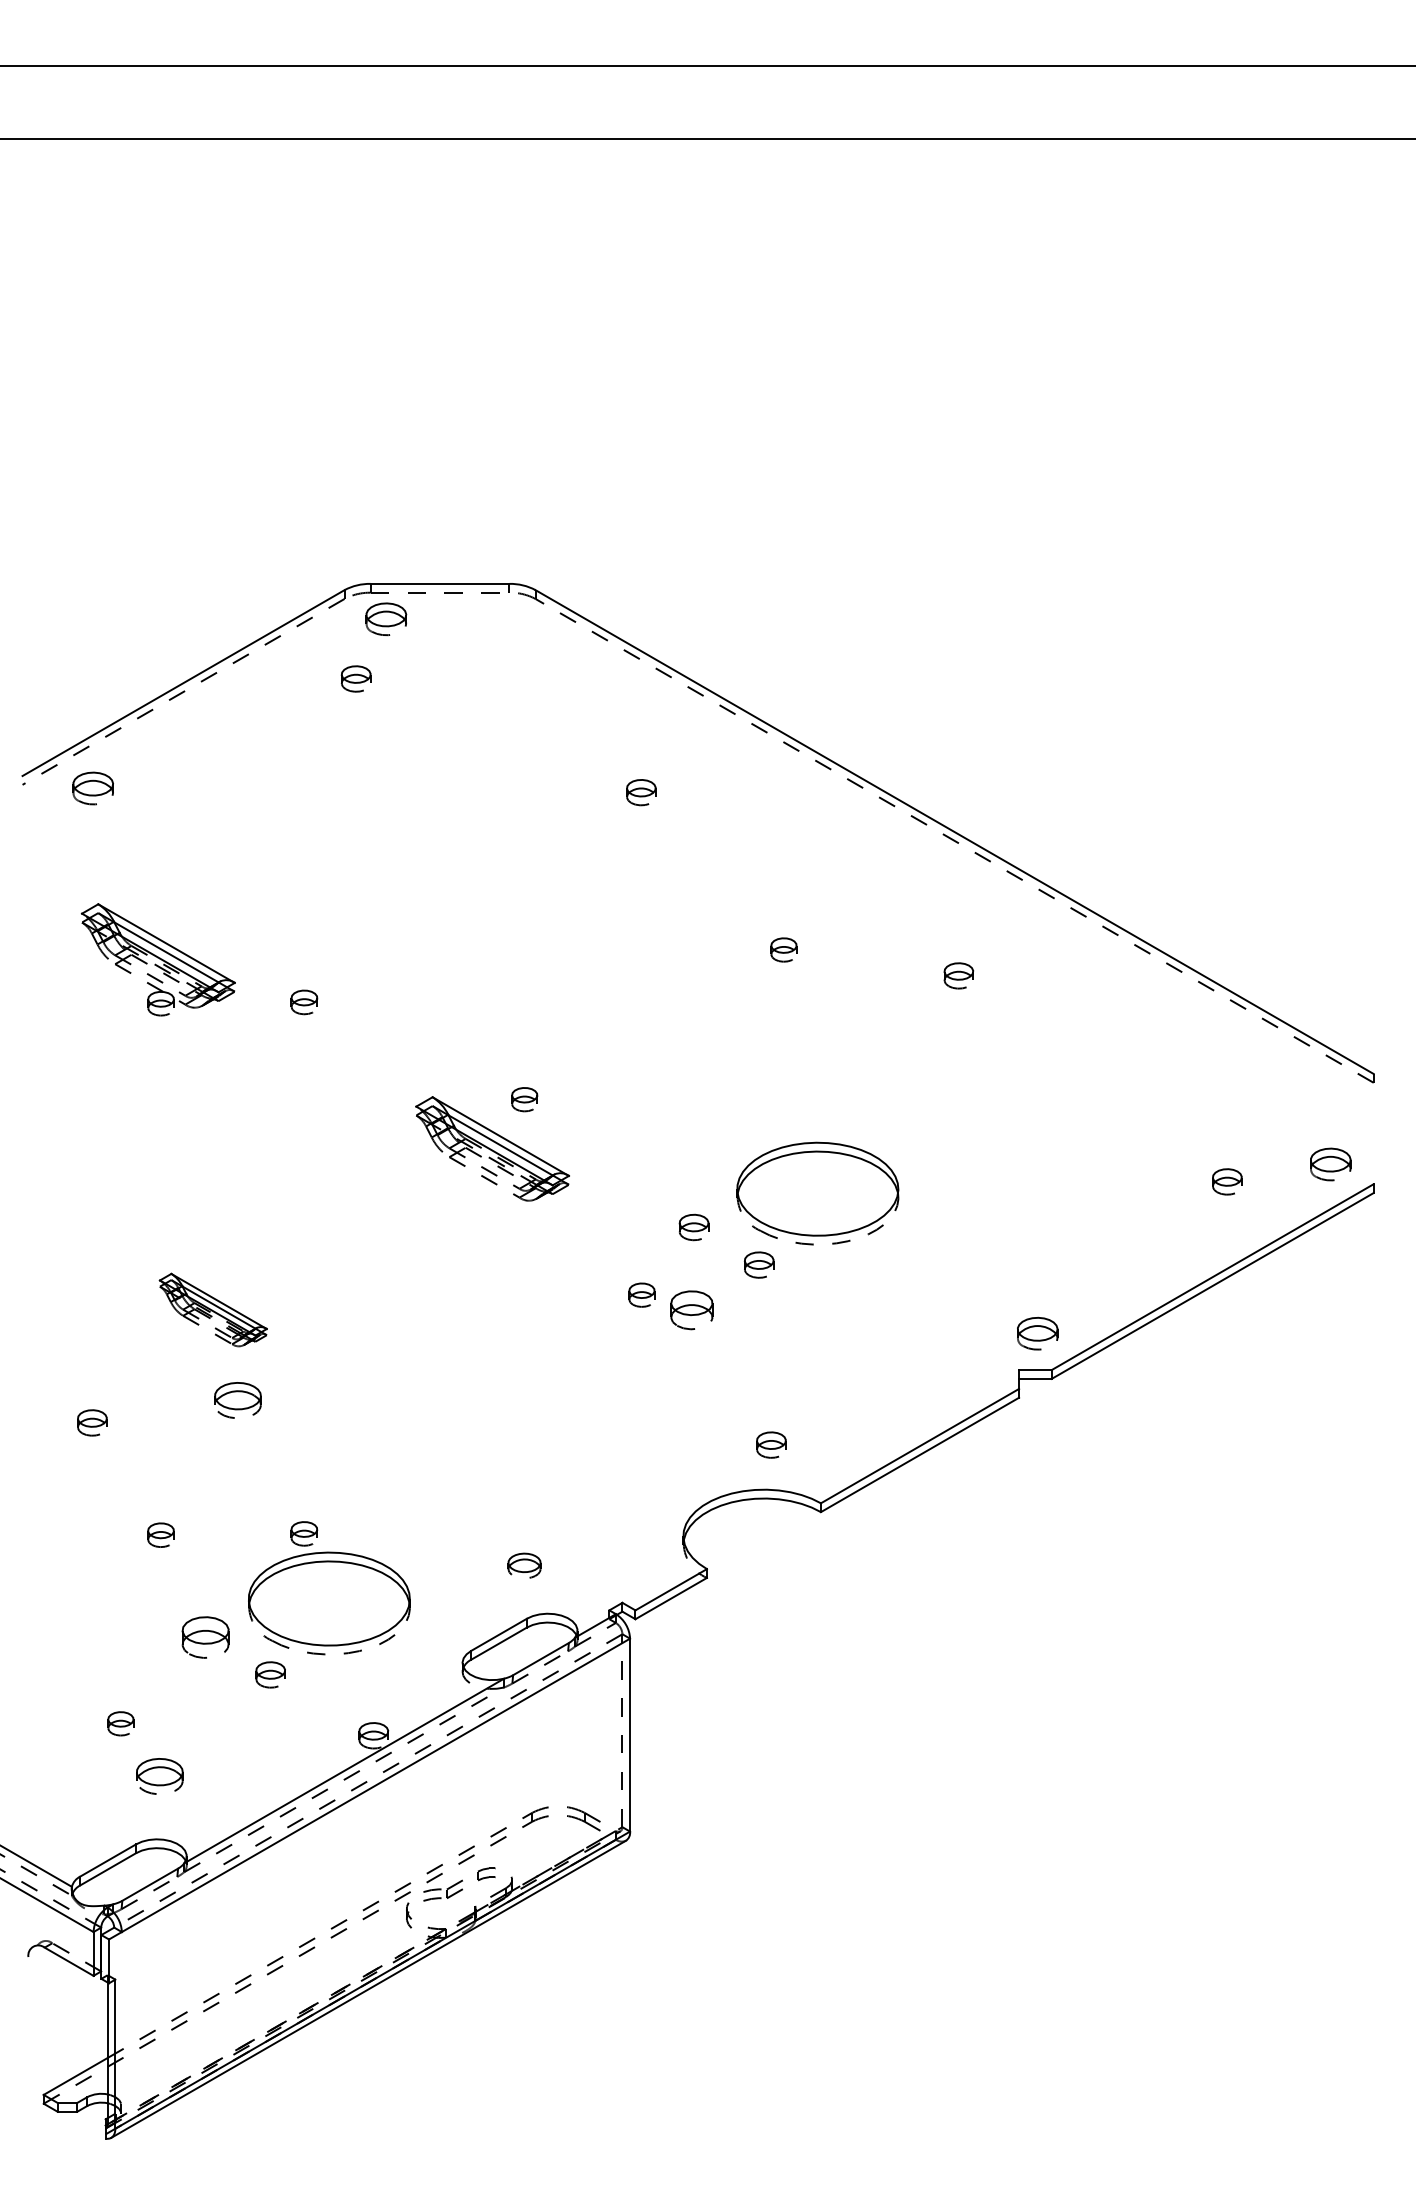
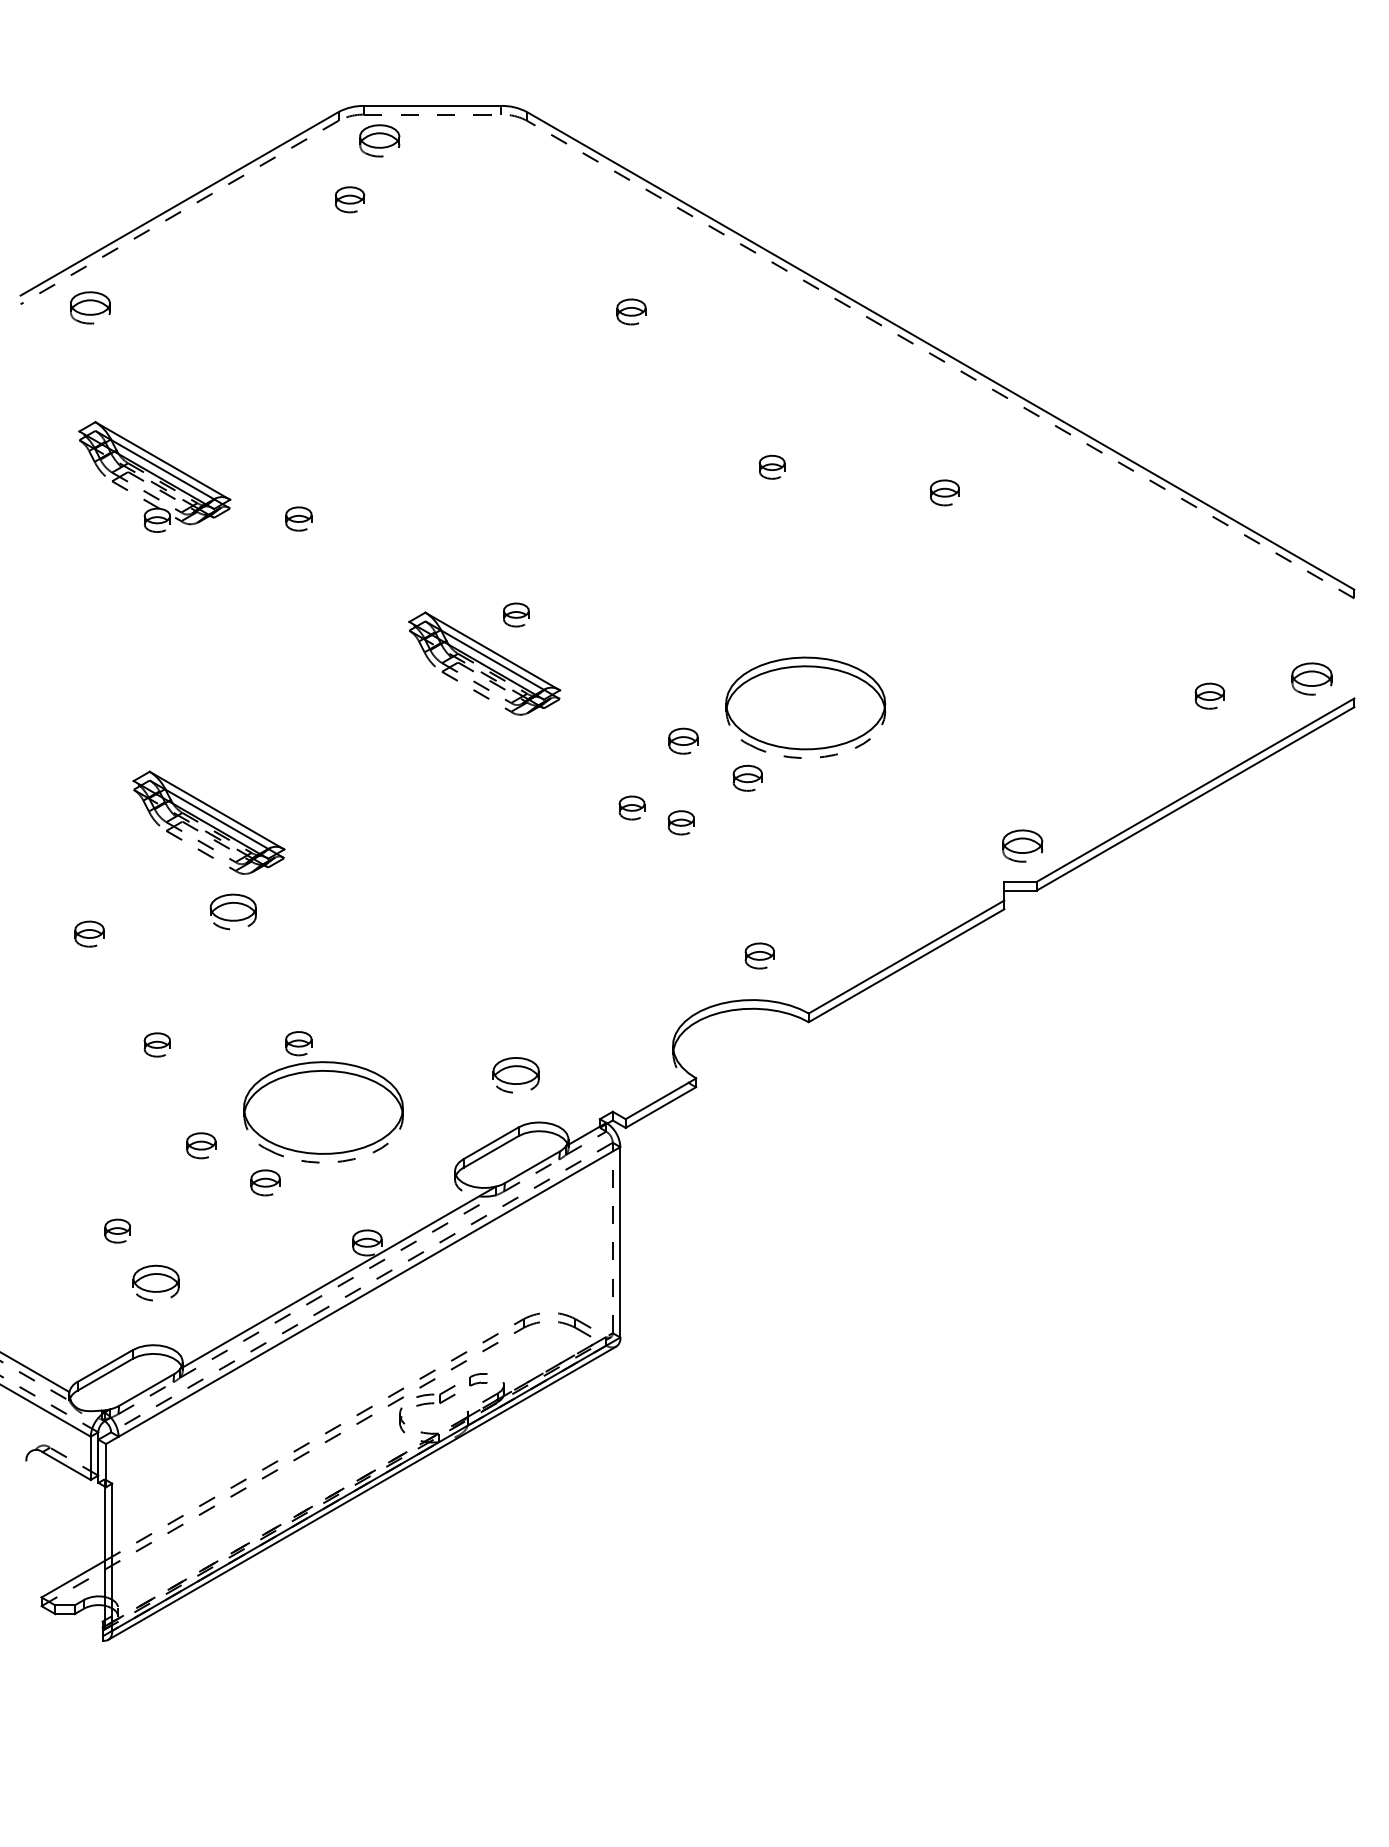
part: (213, 1309) -> (209, 822), size x1.43
part: (691, 1309) -> (680, 822), size x0.62
part: (524, 1565) -> (516, 1074), size x1.43
part: (205, 1636) -> (201, 1144), size x0.62

